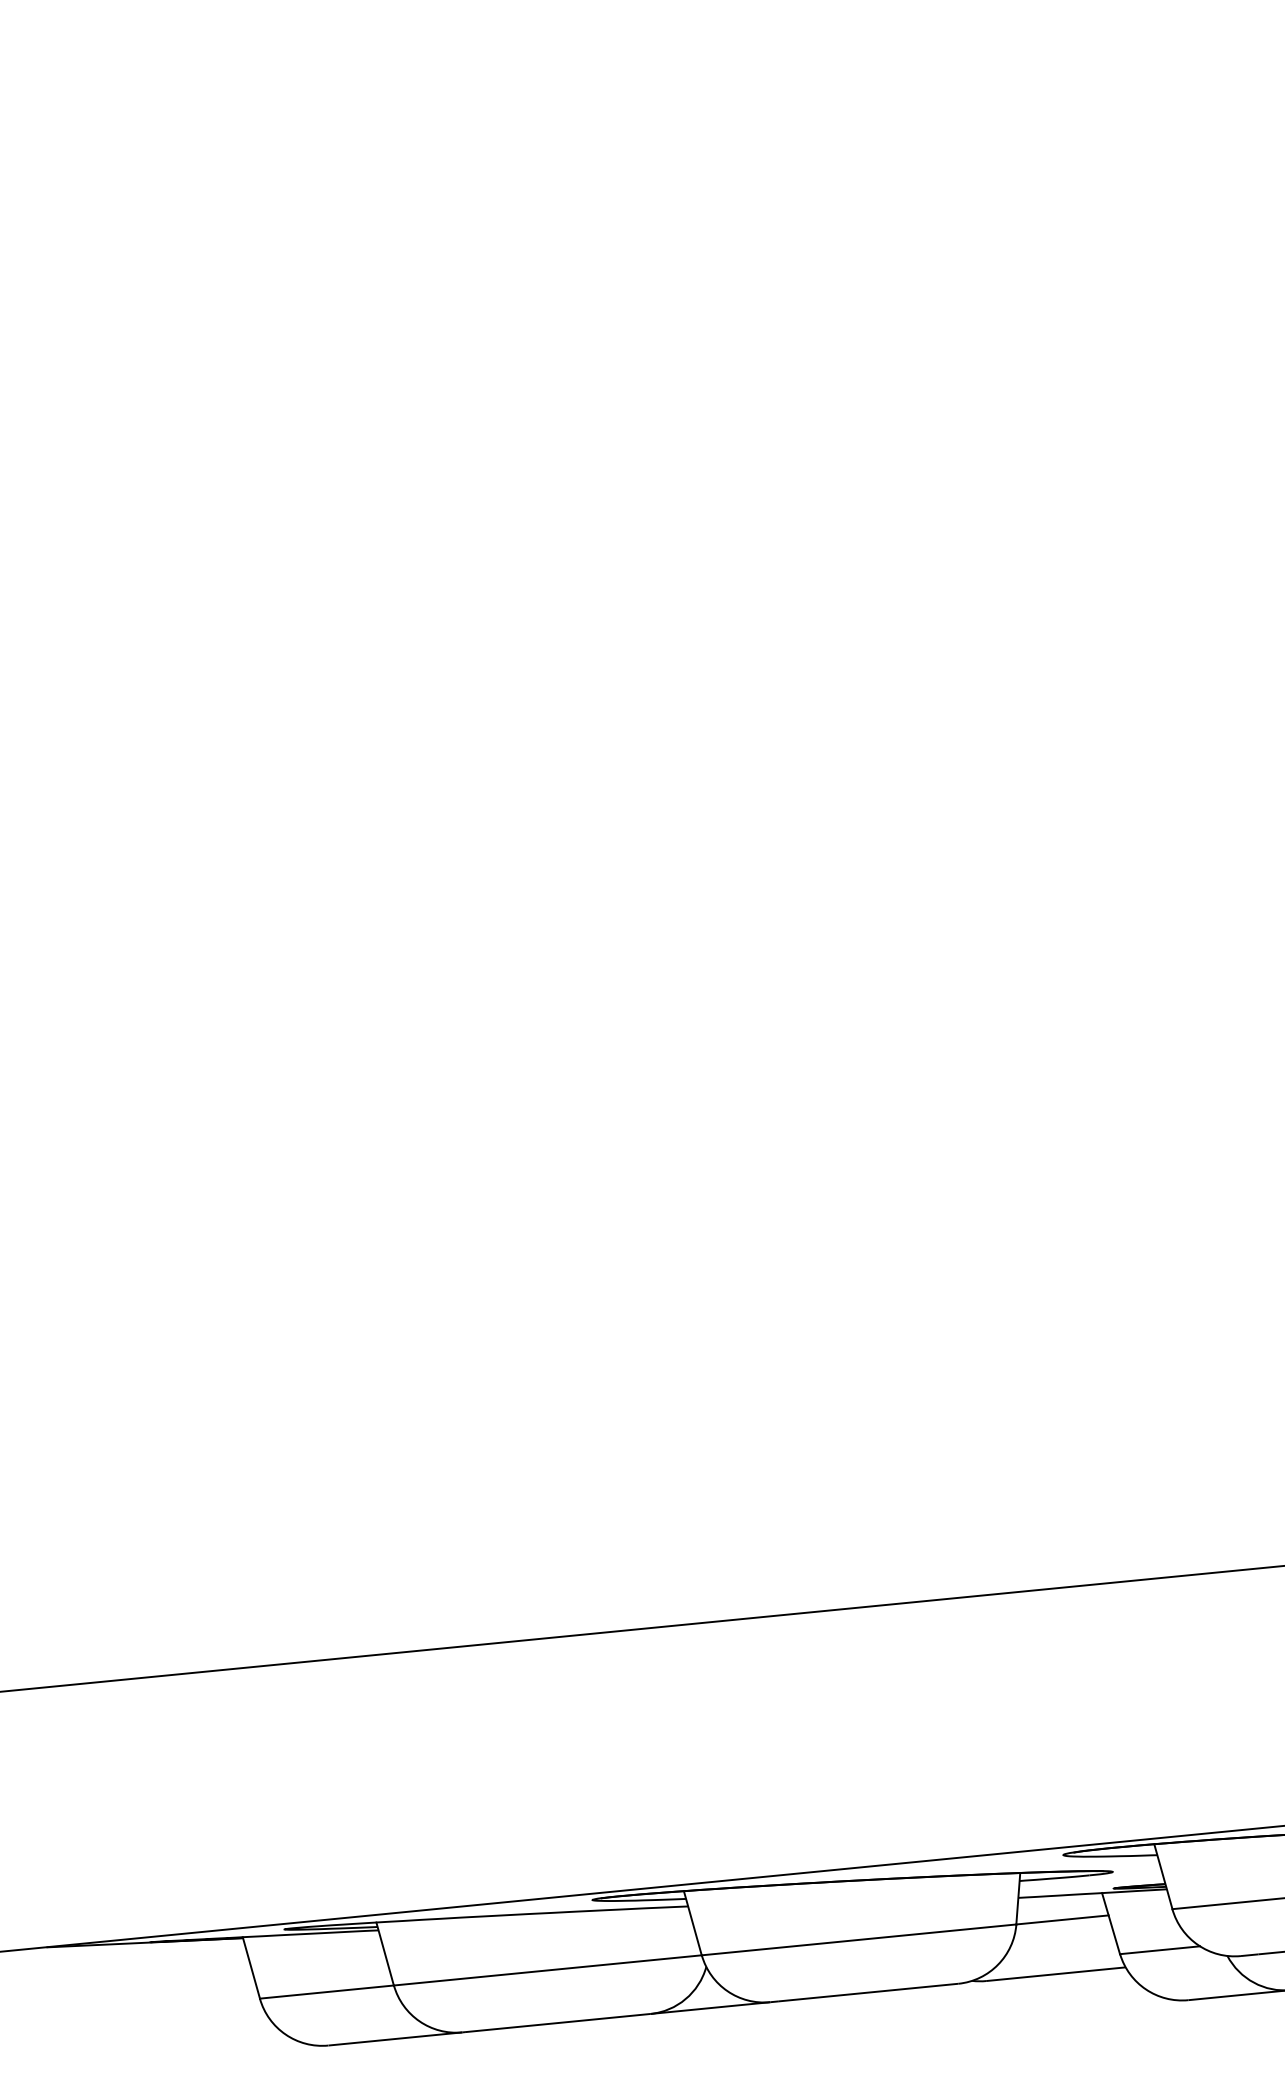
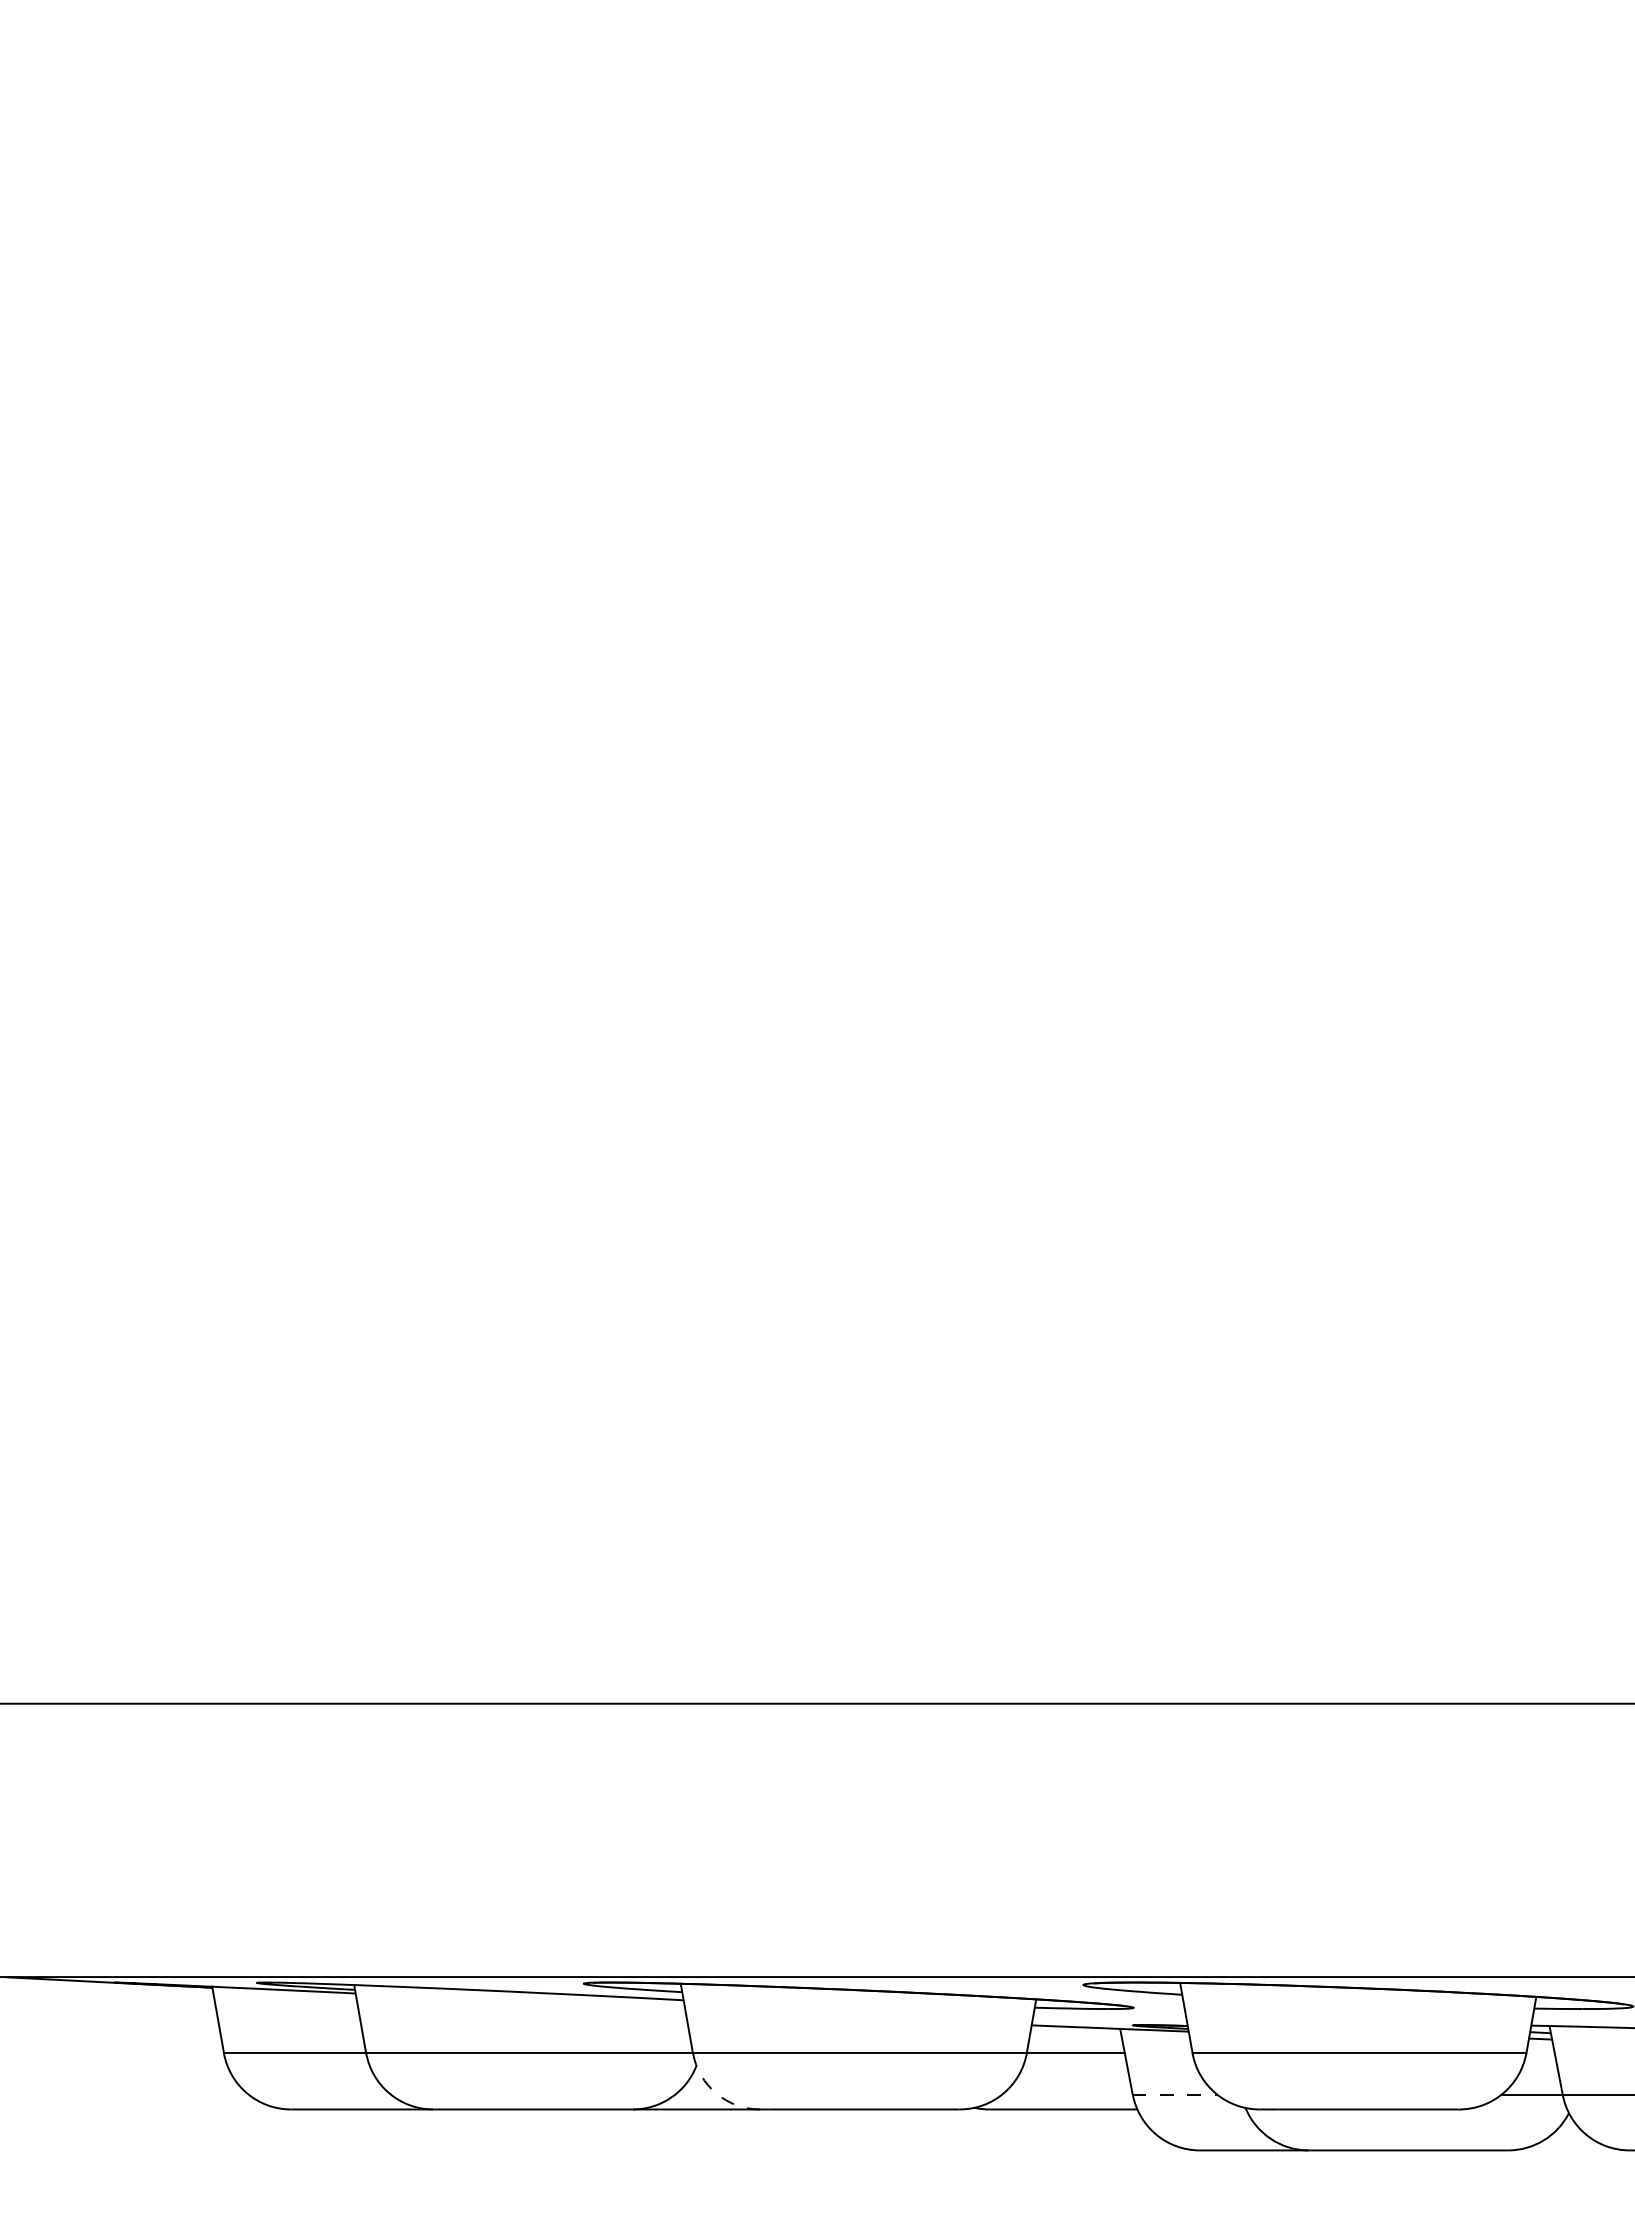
line: (1160, 1950) -> (1175, 2095), solid -> dashed
arc: (727, 1991) -> (716, 2093), solid -> dashed

